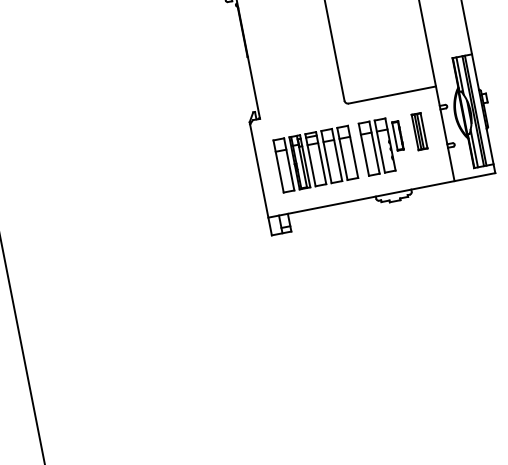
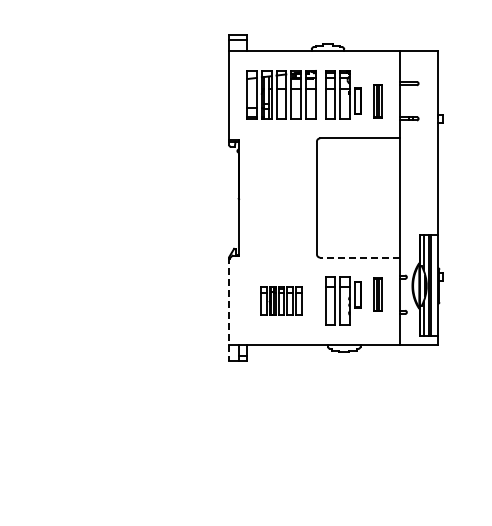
line: (391, 95) -> (359, 257), solid -> dashed
part: (315, 158) -> (281, 300), size x0.6
line: (260, 178) -> (229, 308), solid -> dashed

